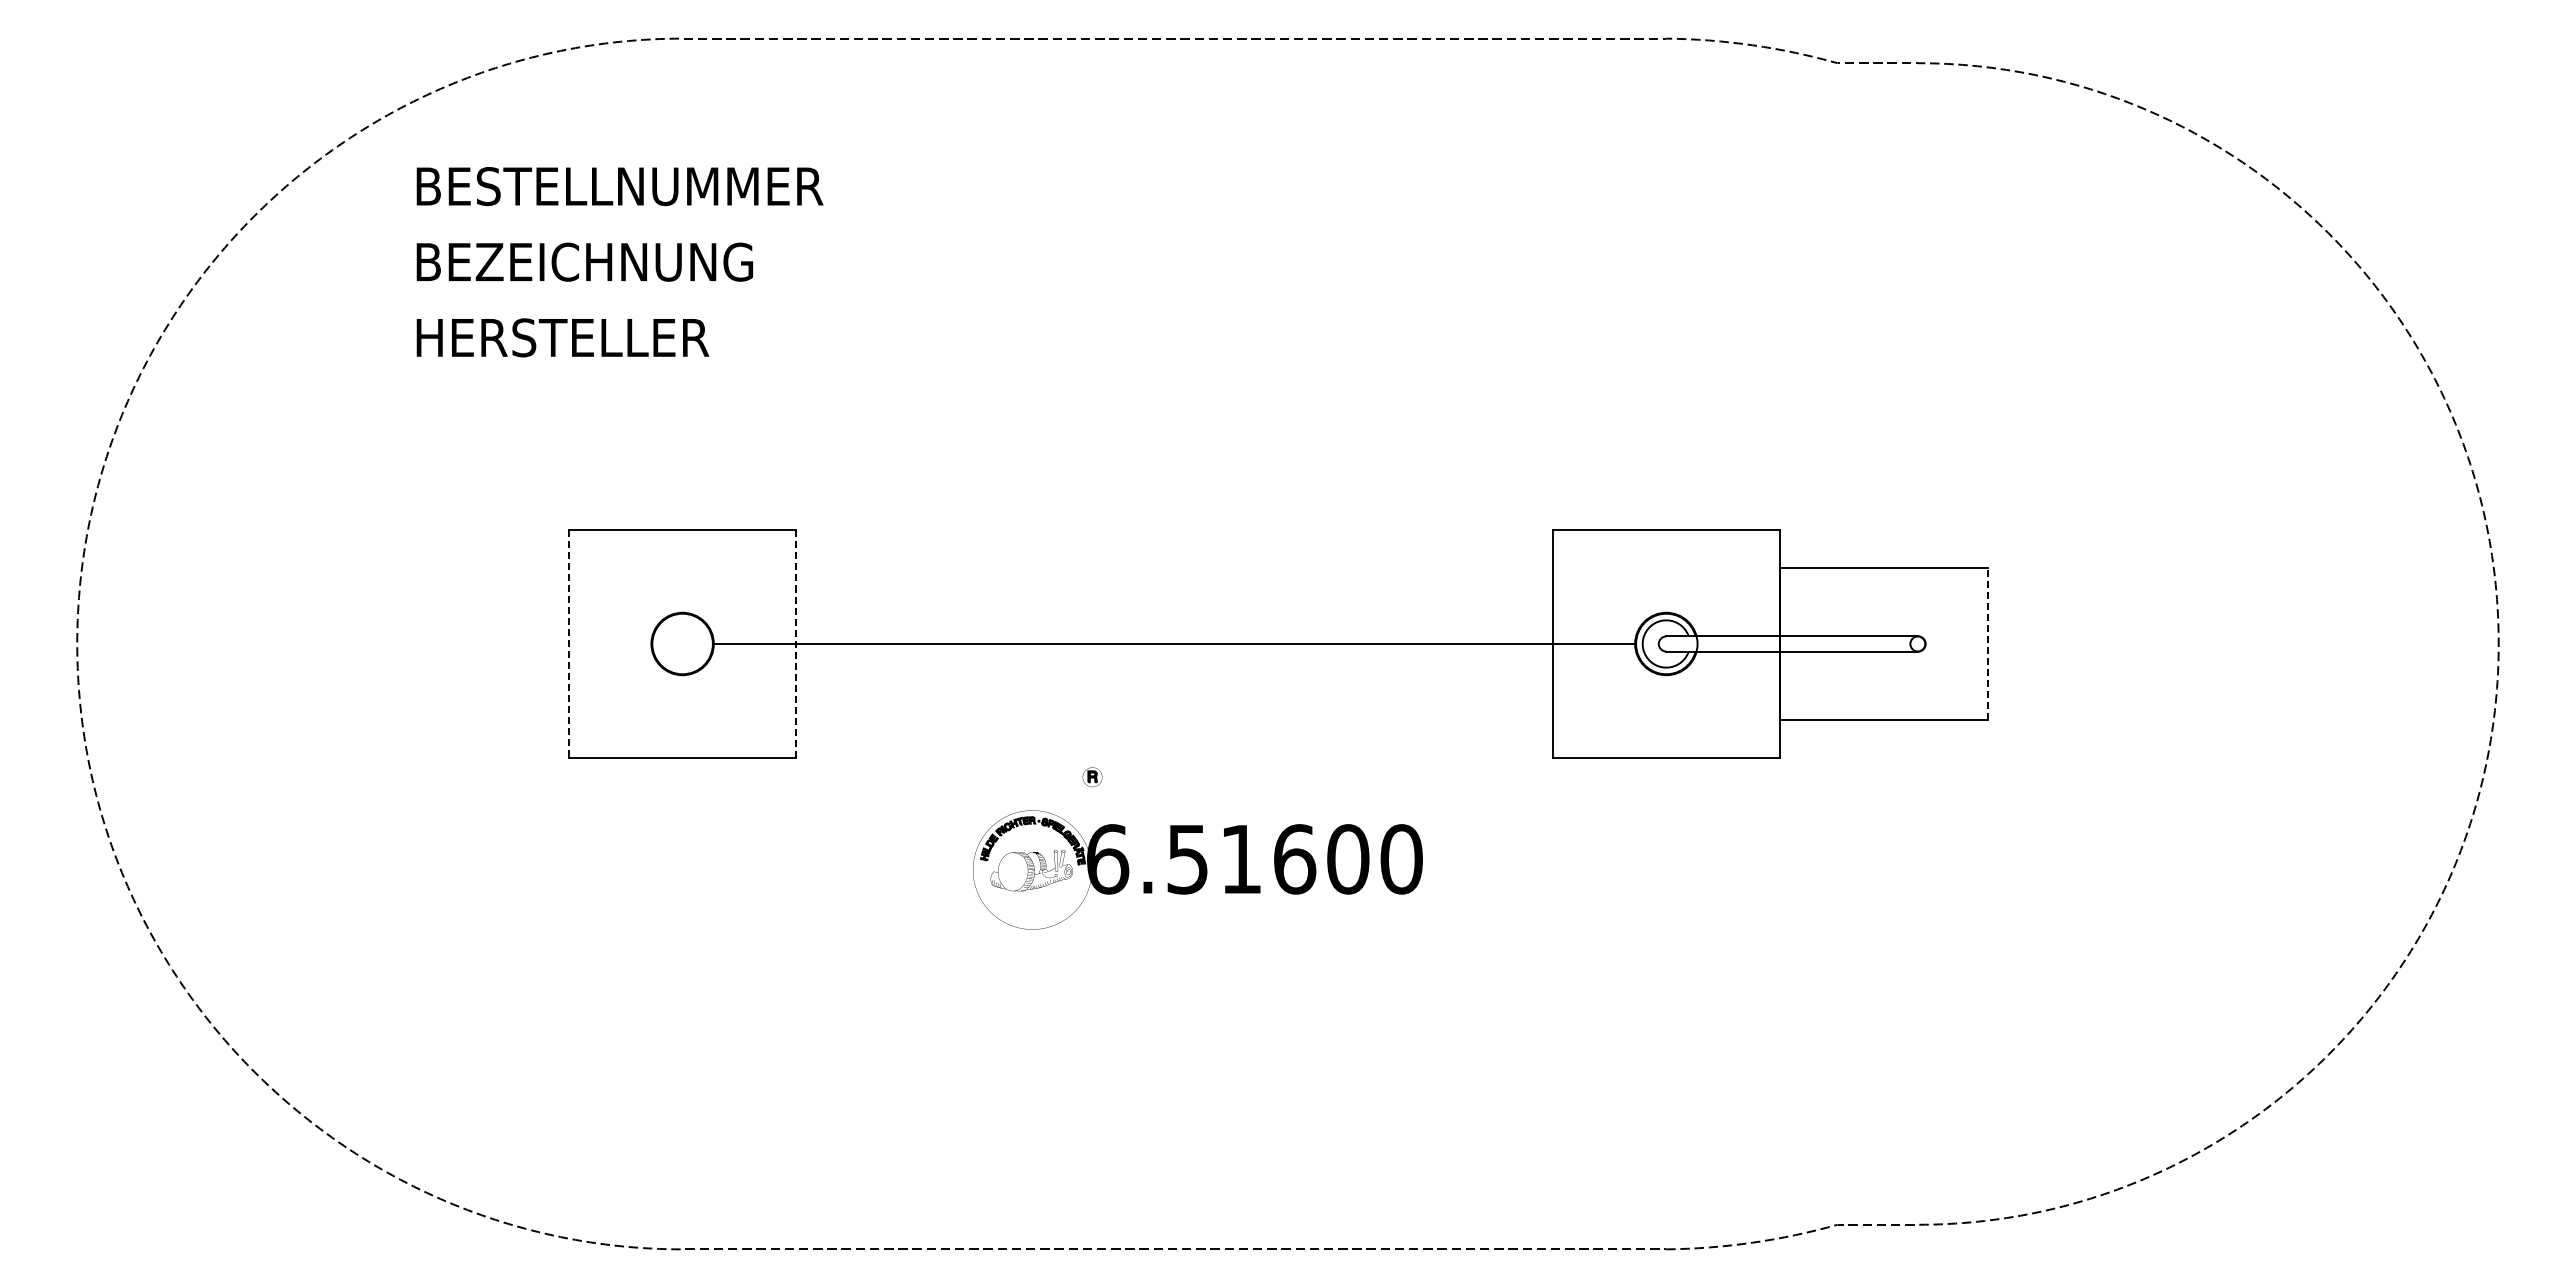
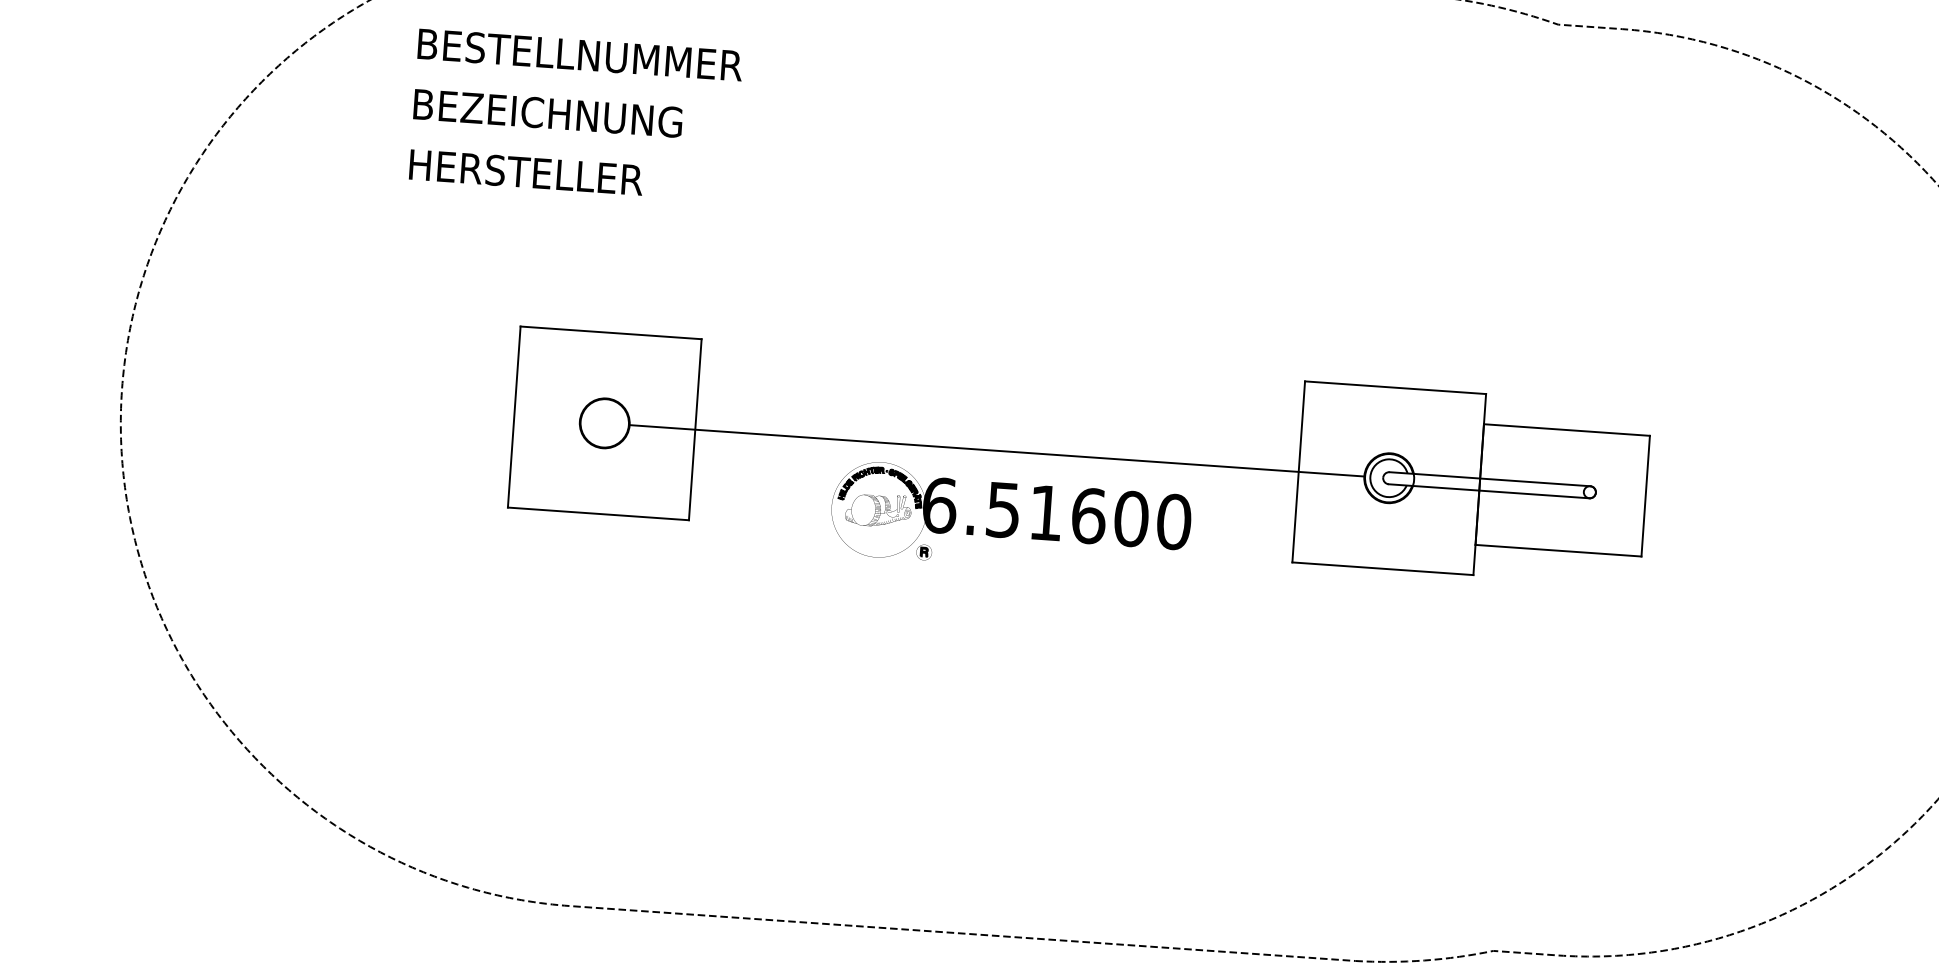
line: (569, 644) -> (514, 417), dashed -> solid
line: (796, 644) -> (695, 430), dashed -> solid
line: (1987, 644) -> (1645, 496), dashed -> solid
part: (1197, 869) -> (1010, 518), moved

